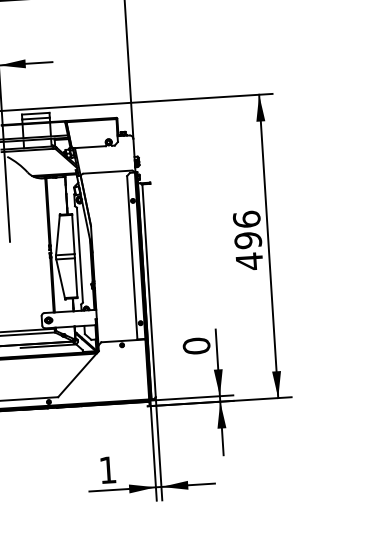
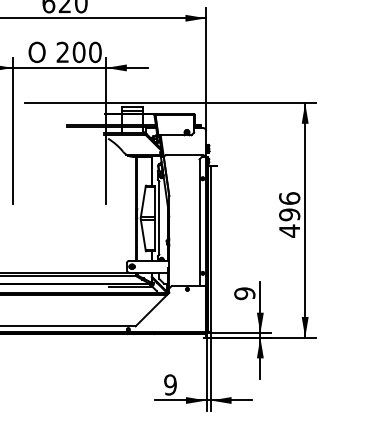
text: (196, 345) -> (244, 293), 0 -> 9
text: (107, 469) -> (170, 384), 1 -> 9

